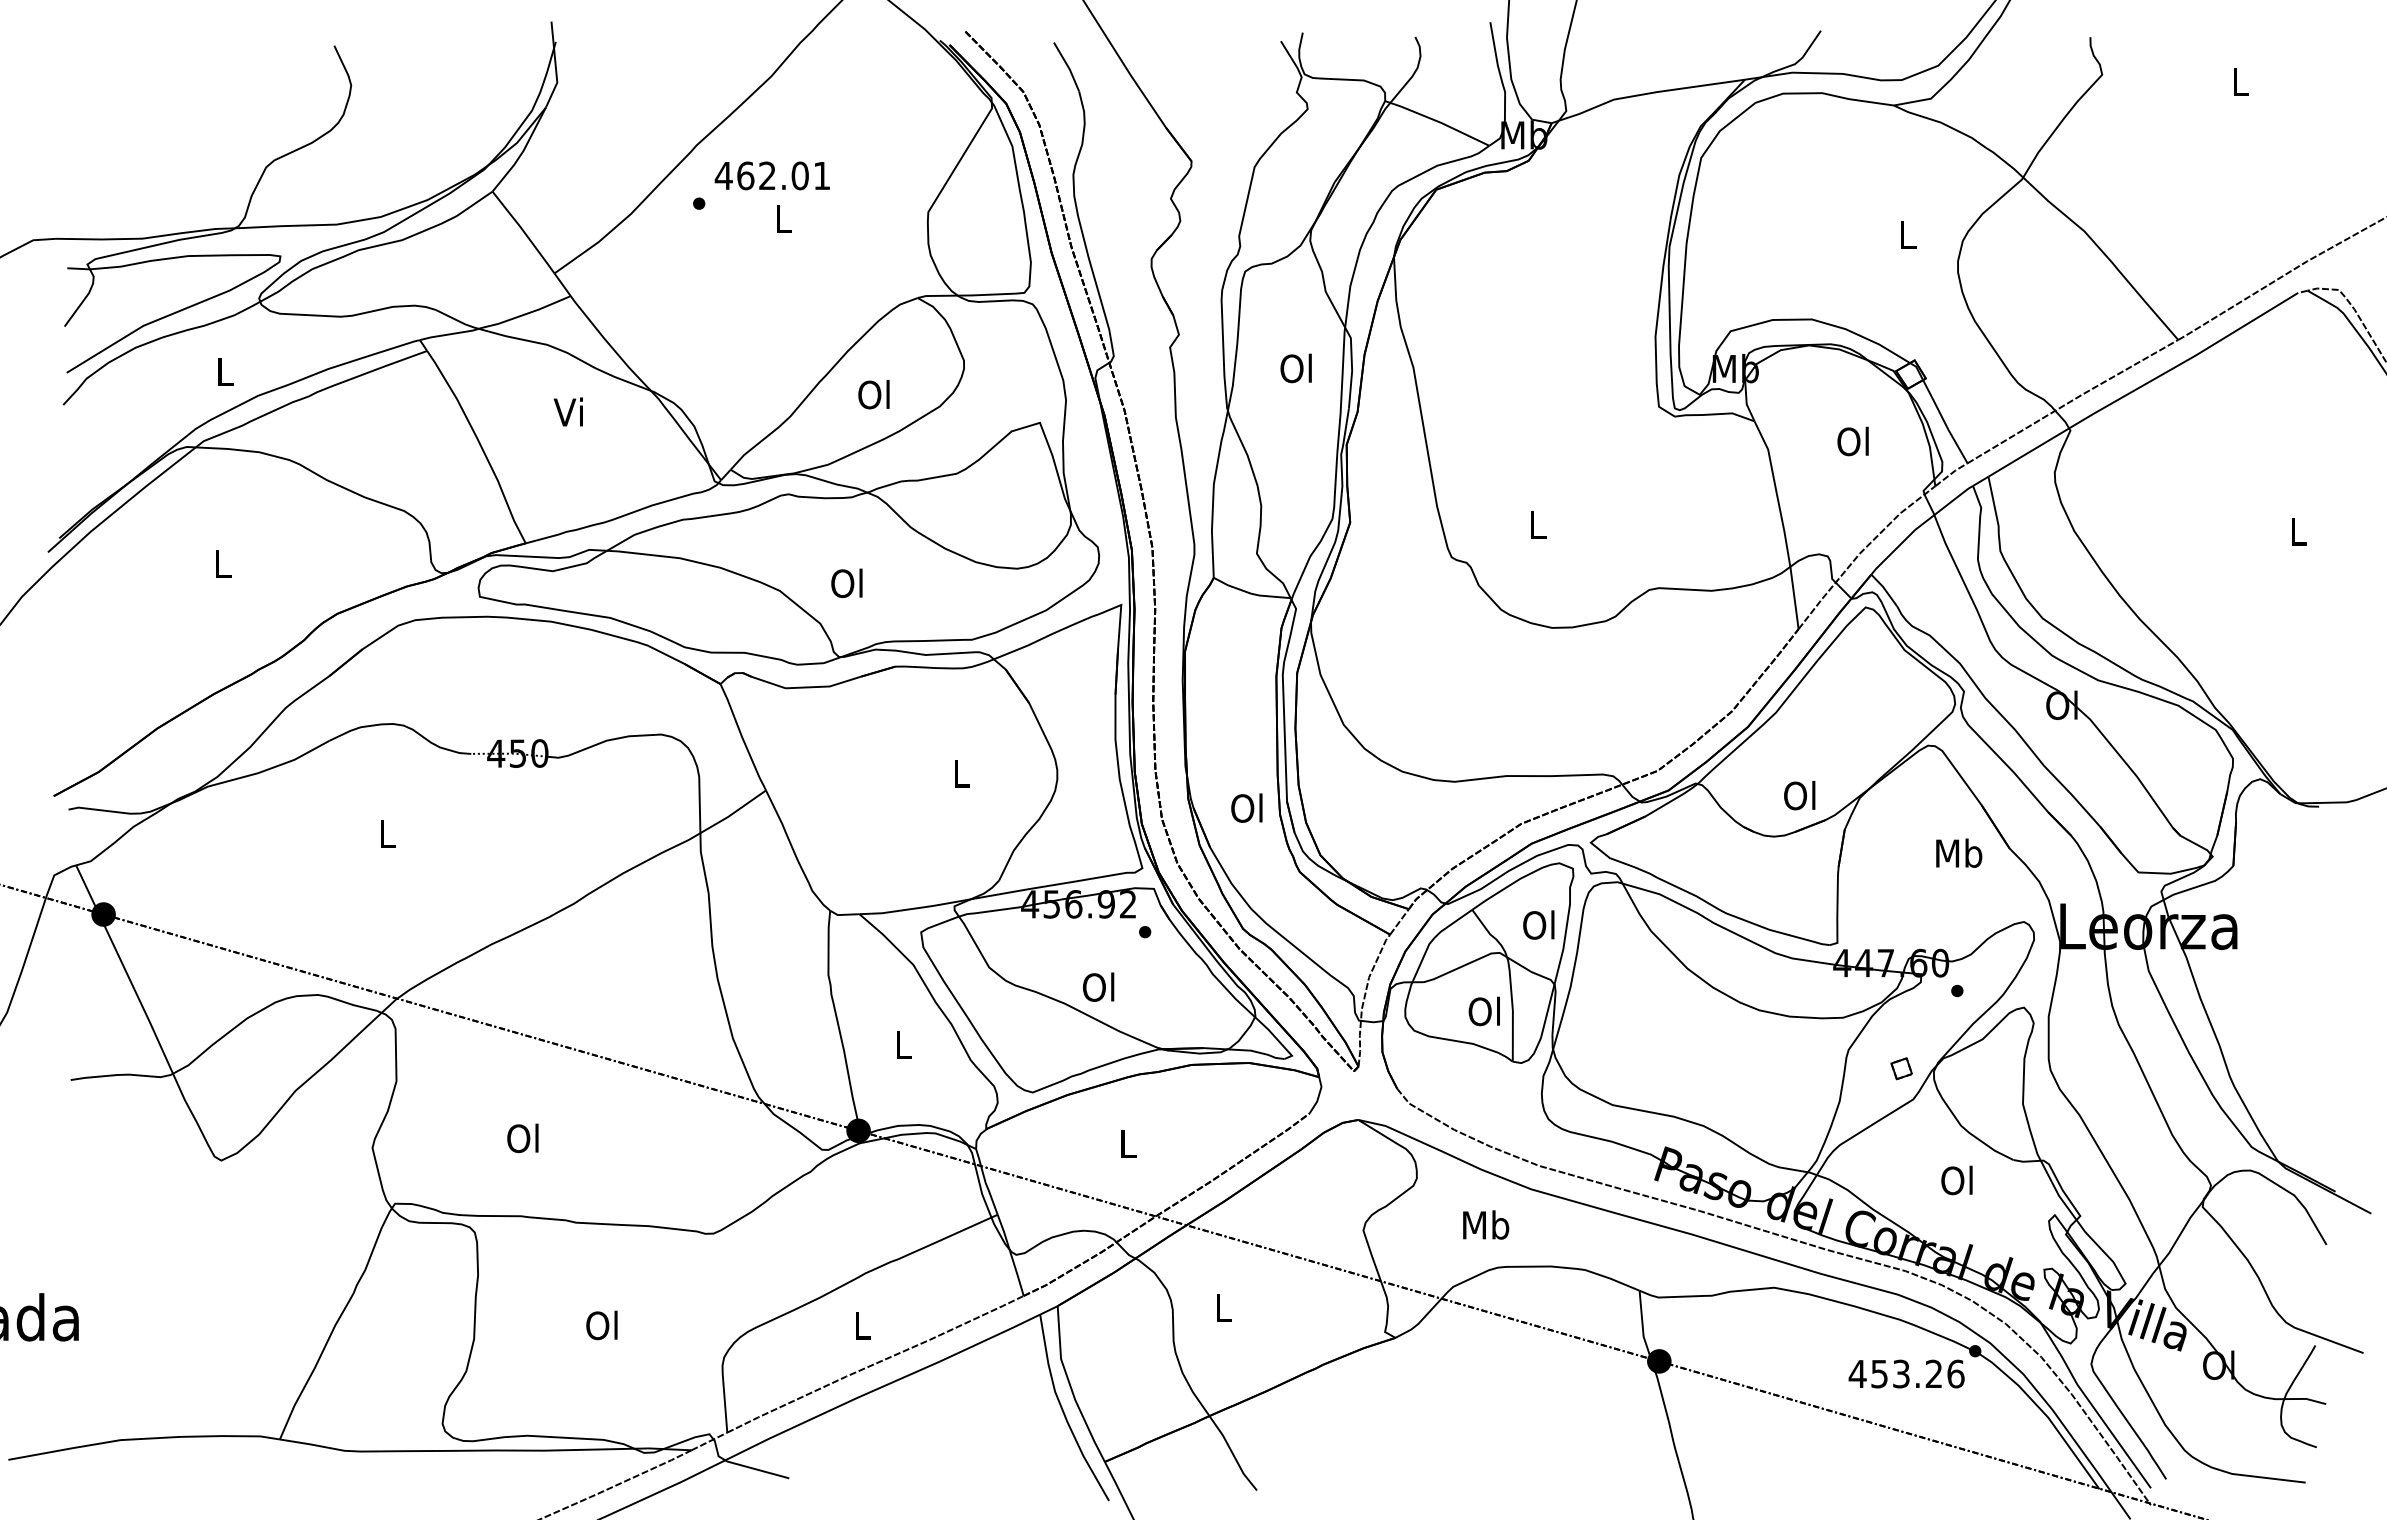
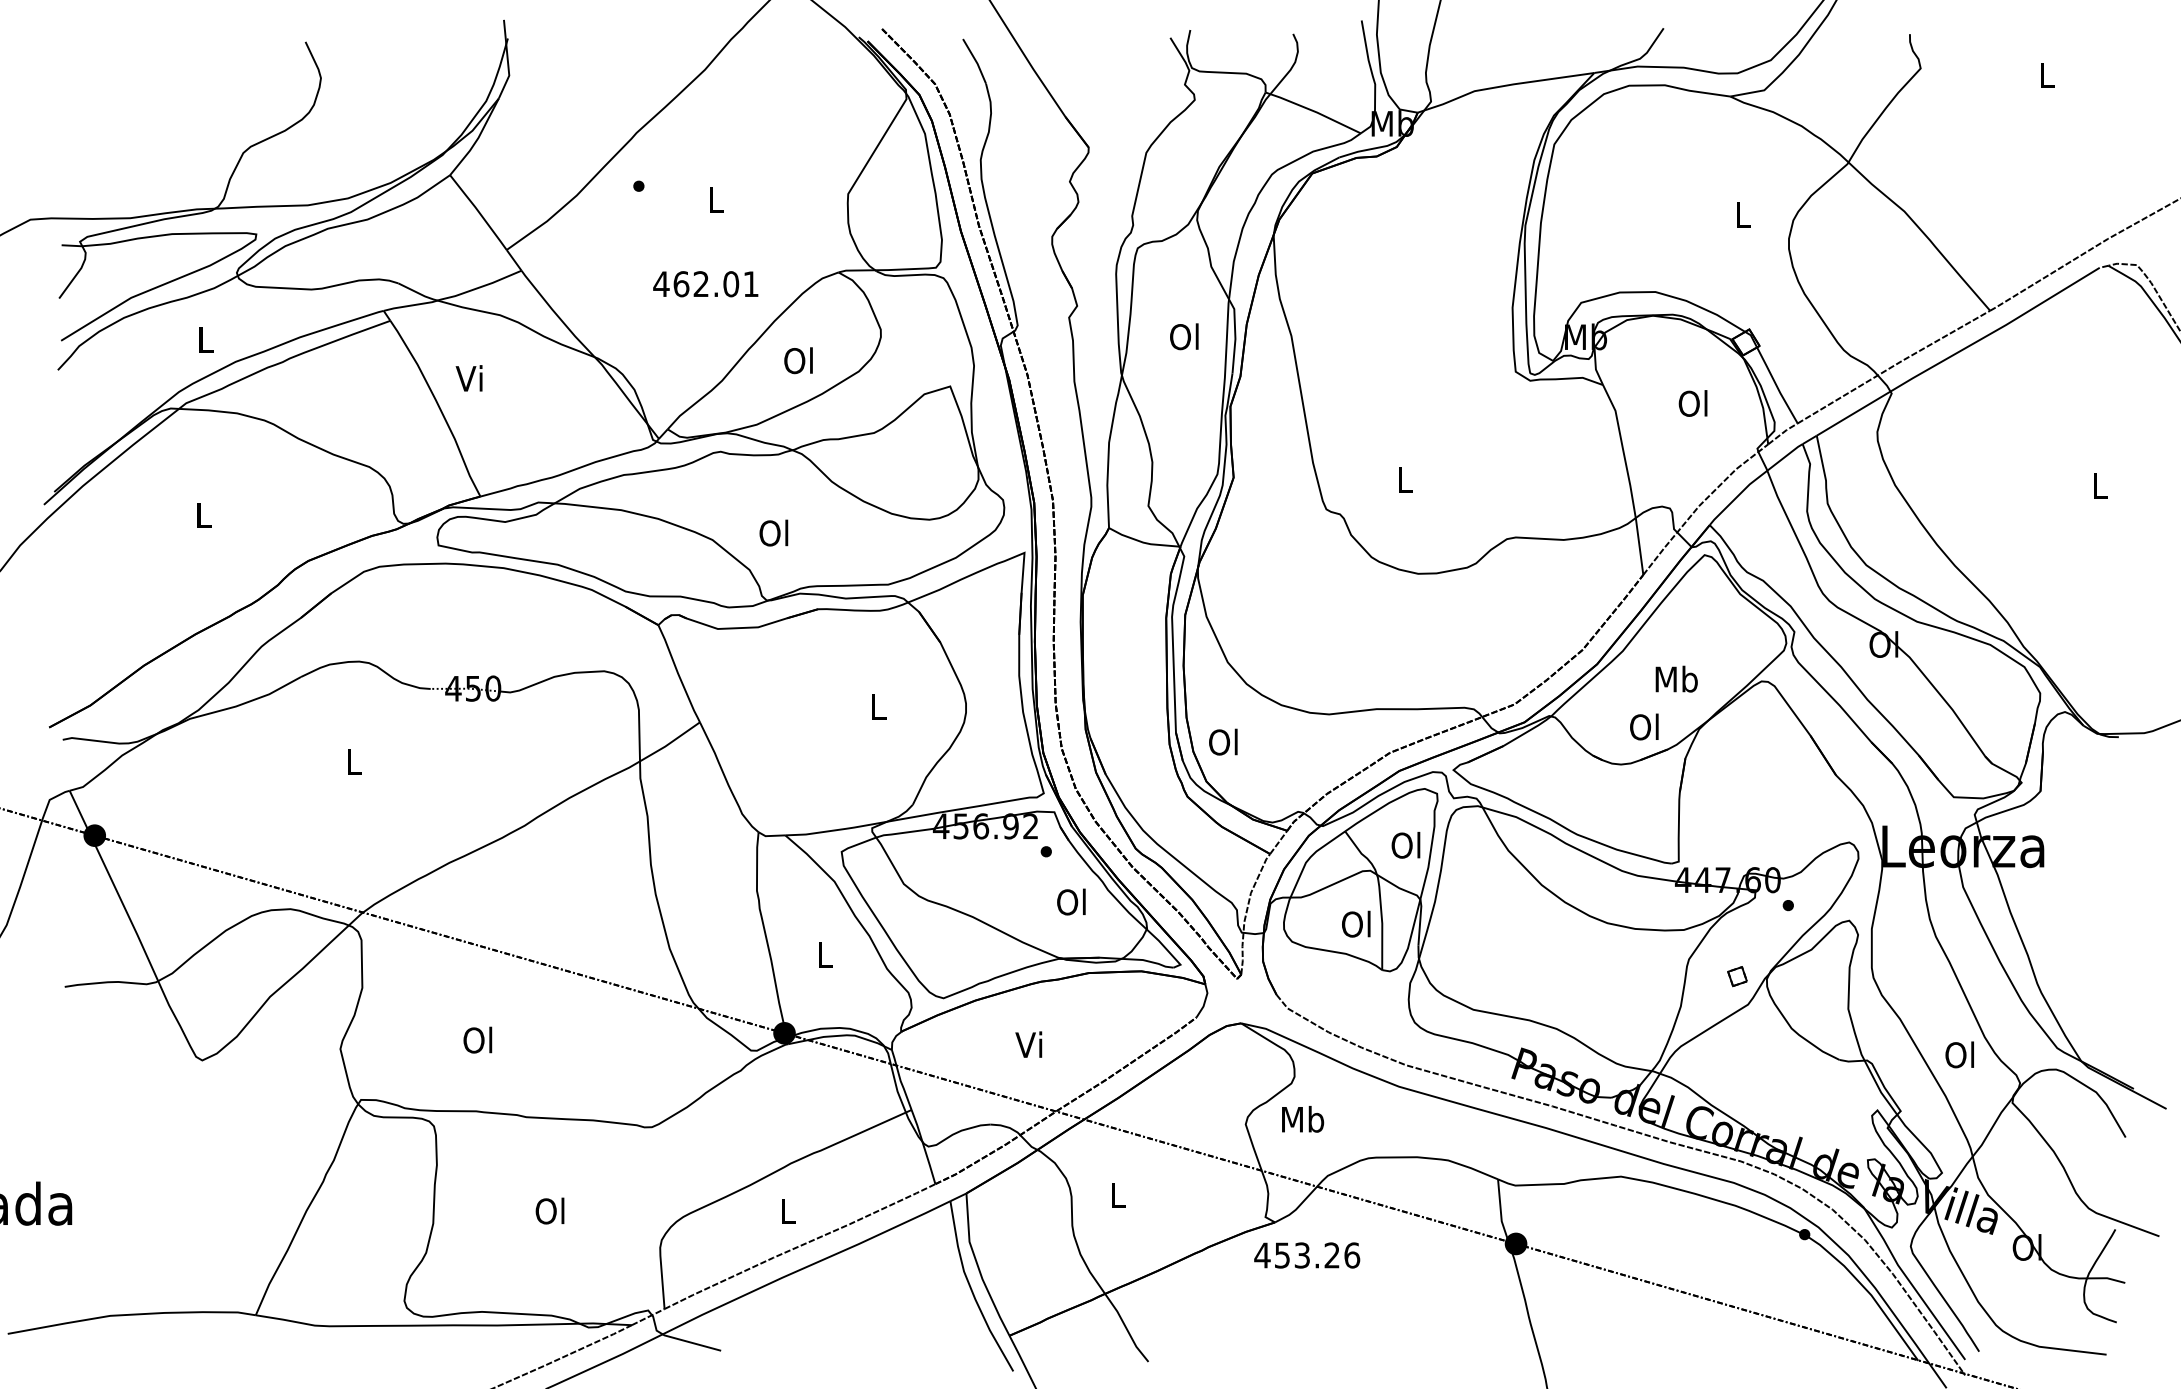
text: (771, 175) -> (704, 283), moved
text: (567, 411) -> (468, 377), moved
text: (1246, 807) -> (1222, 741), moved
text: (1959, 852) -> (1677, 678), moved
text: (1098, 986) -> (1071, 901), moved
text: (1125, 1142) -> (1028, 1043), L -> Vi
text: (1956, 1180) -> (1959, 1054), moved
text: (1486, 1224) -> (1303, 1118), moved
text: (1906, 1373) -> (1307, 1254), moved

